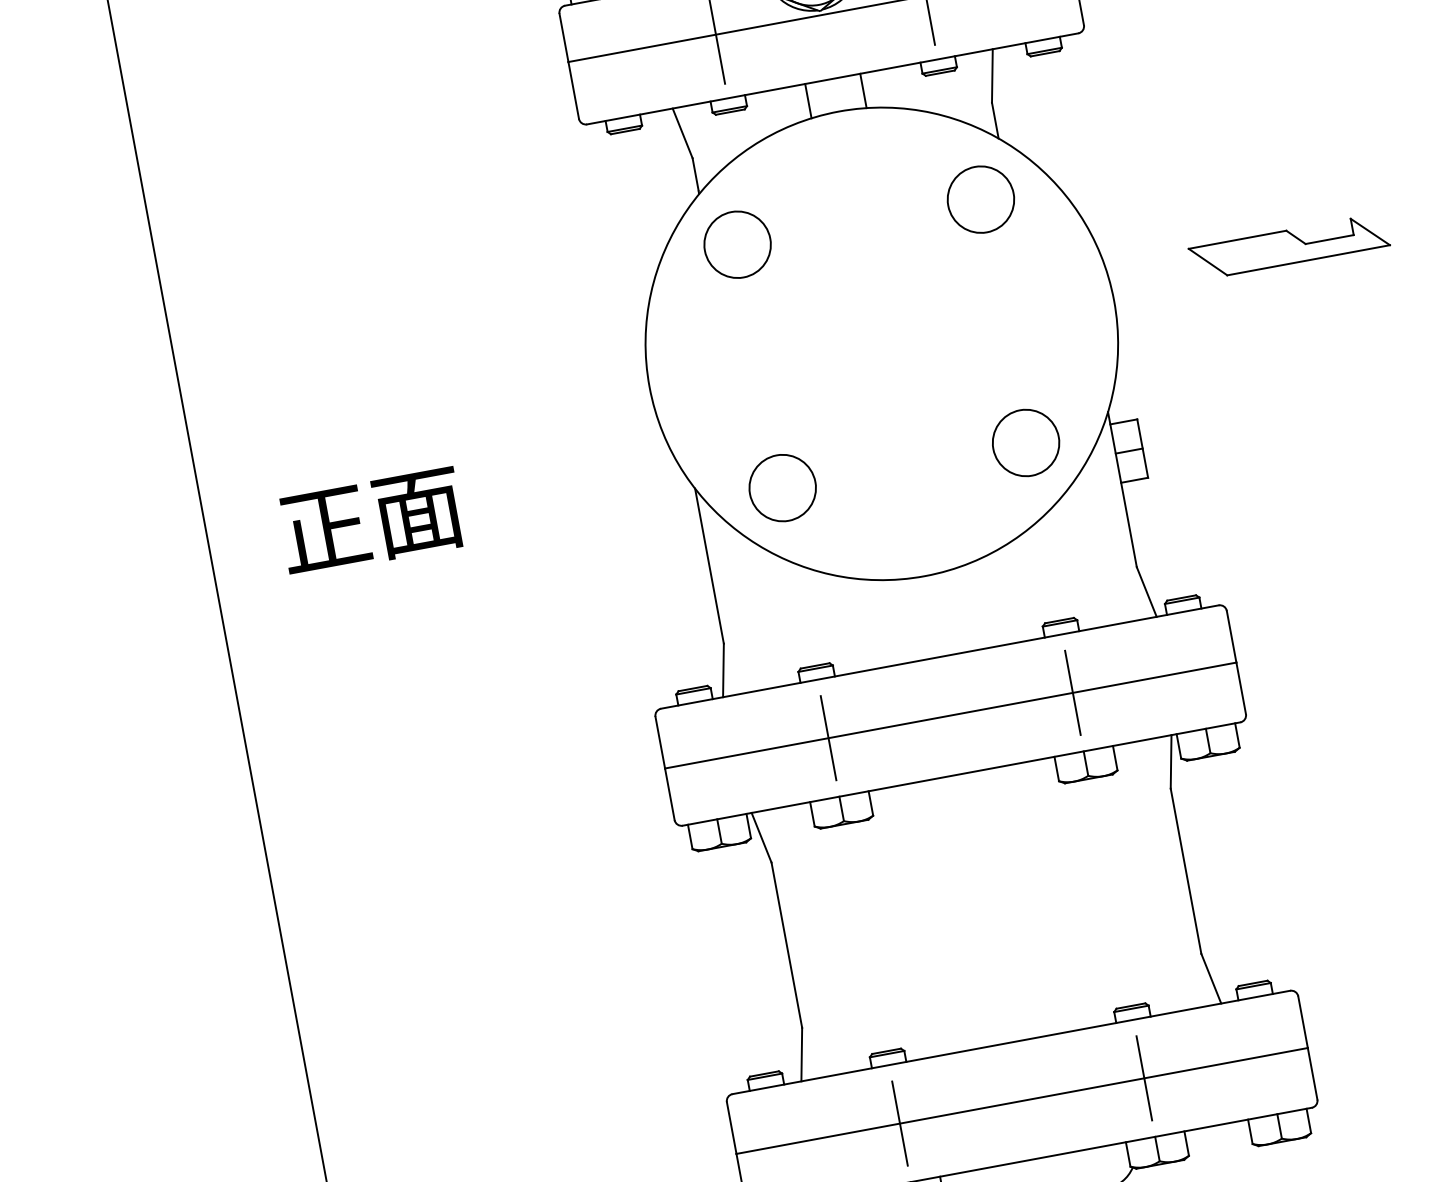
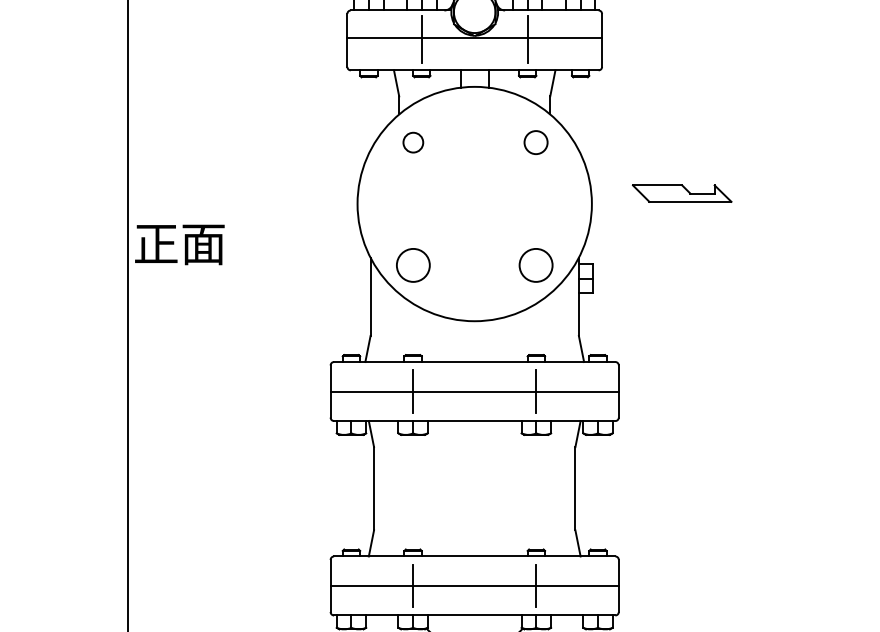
circle: (979, 199) -> (535, 142), size x0.7
circle: (735, 244) -> (412, 142), size x0.6
text: (370, 521) -> (179, 244), moved

